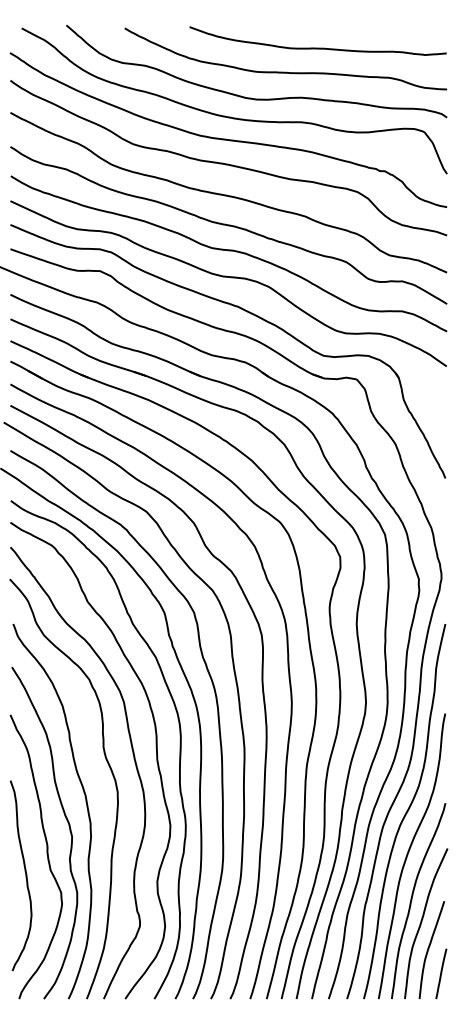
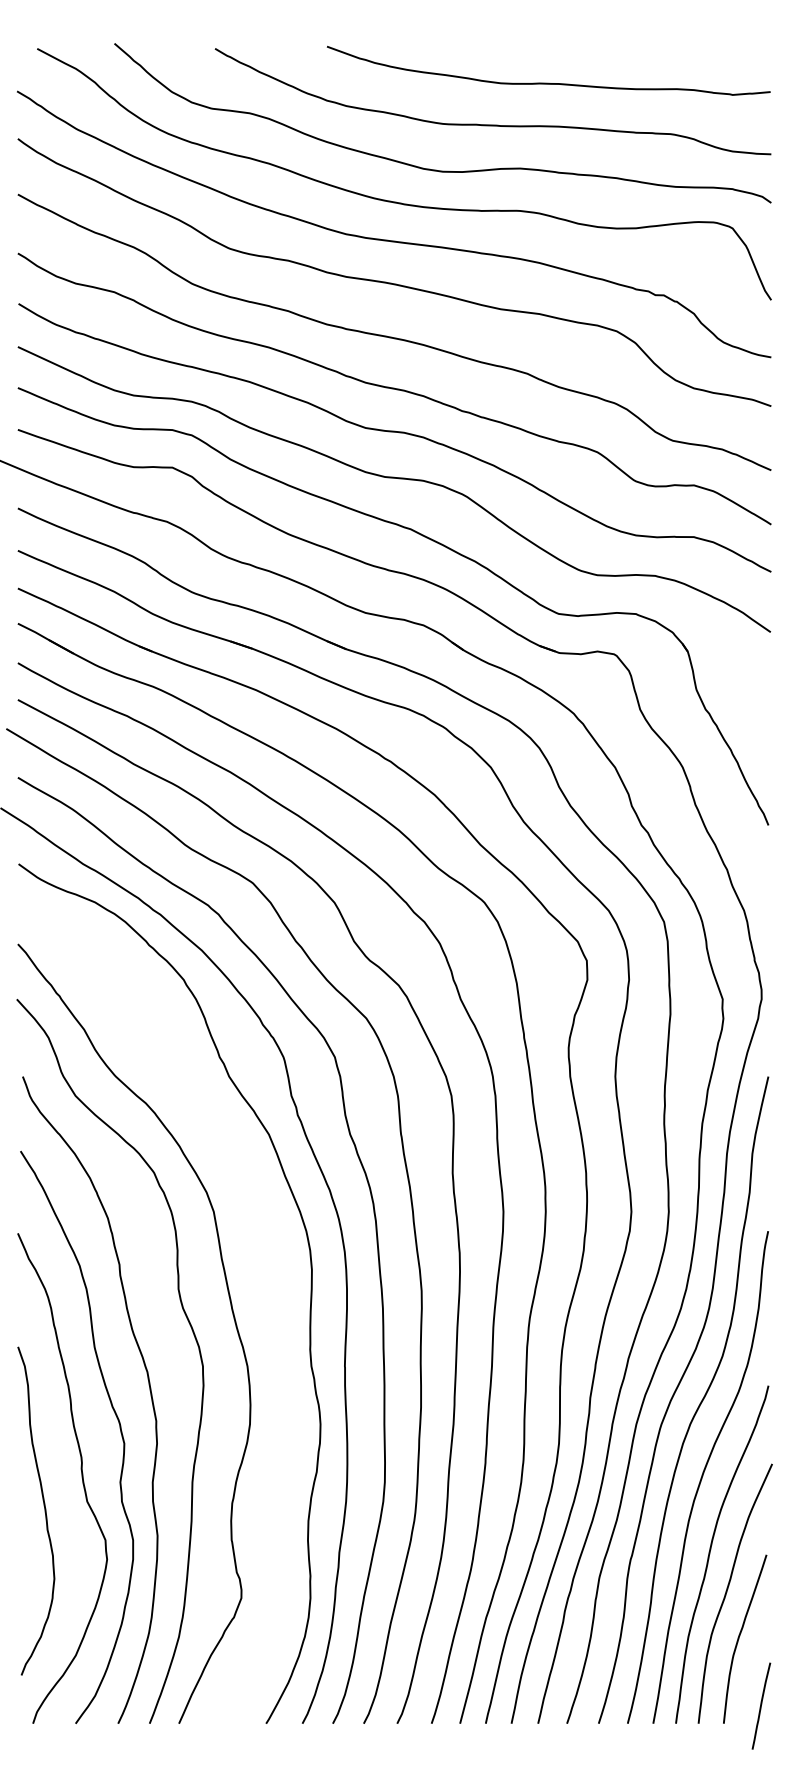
curve: (156, 760) -> (269, 1312), removed
line: (441, 973) -> (761, 1705), moved

